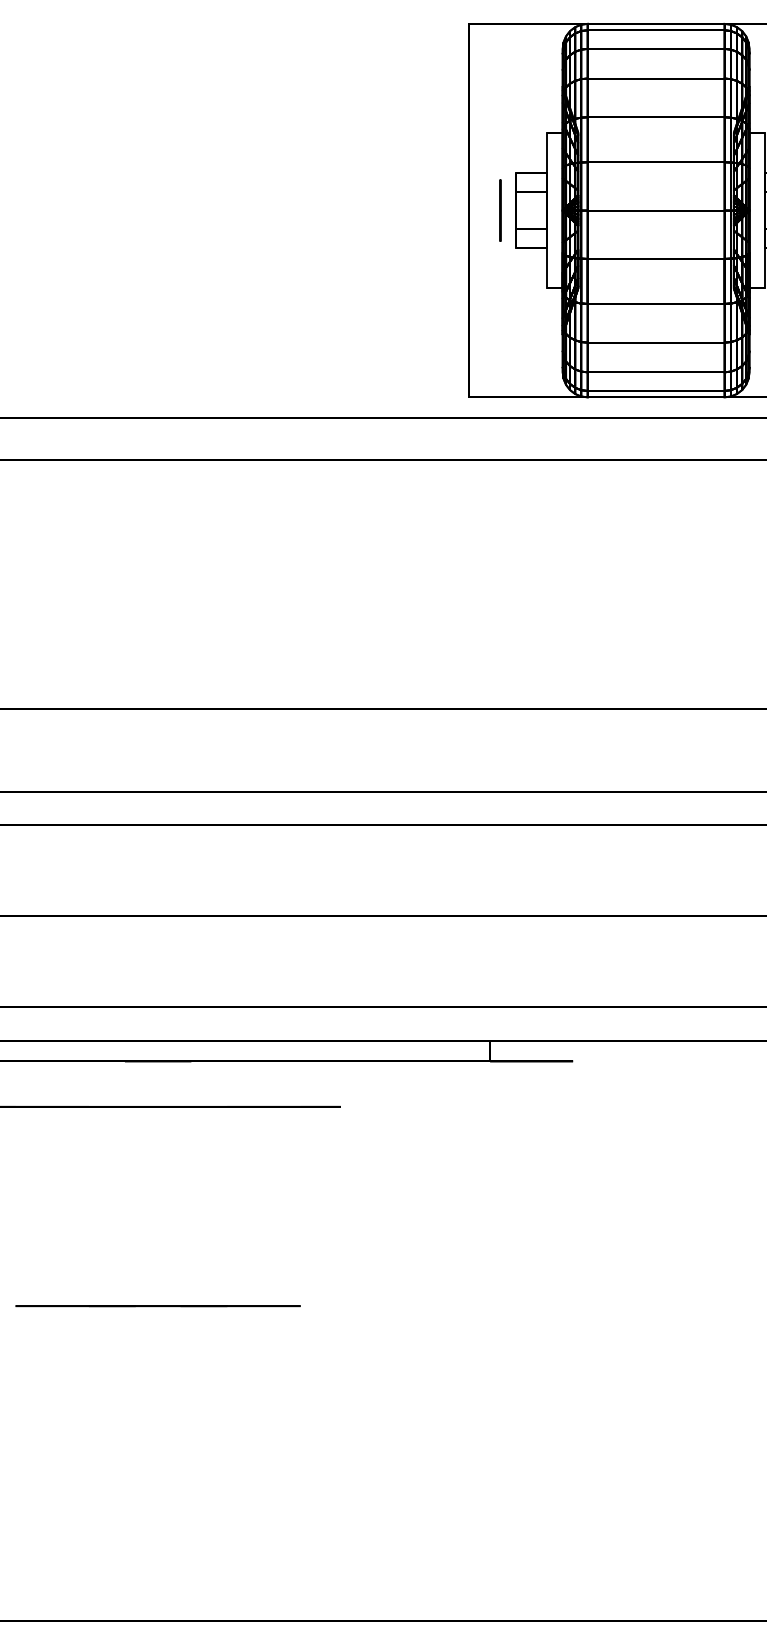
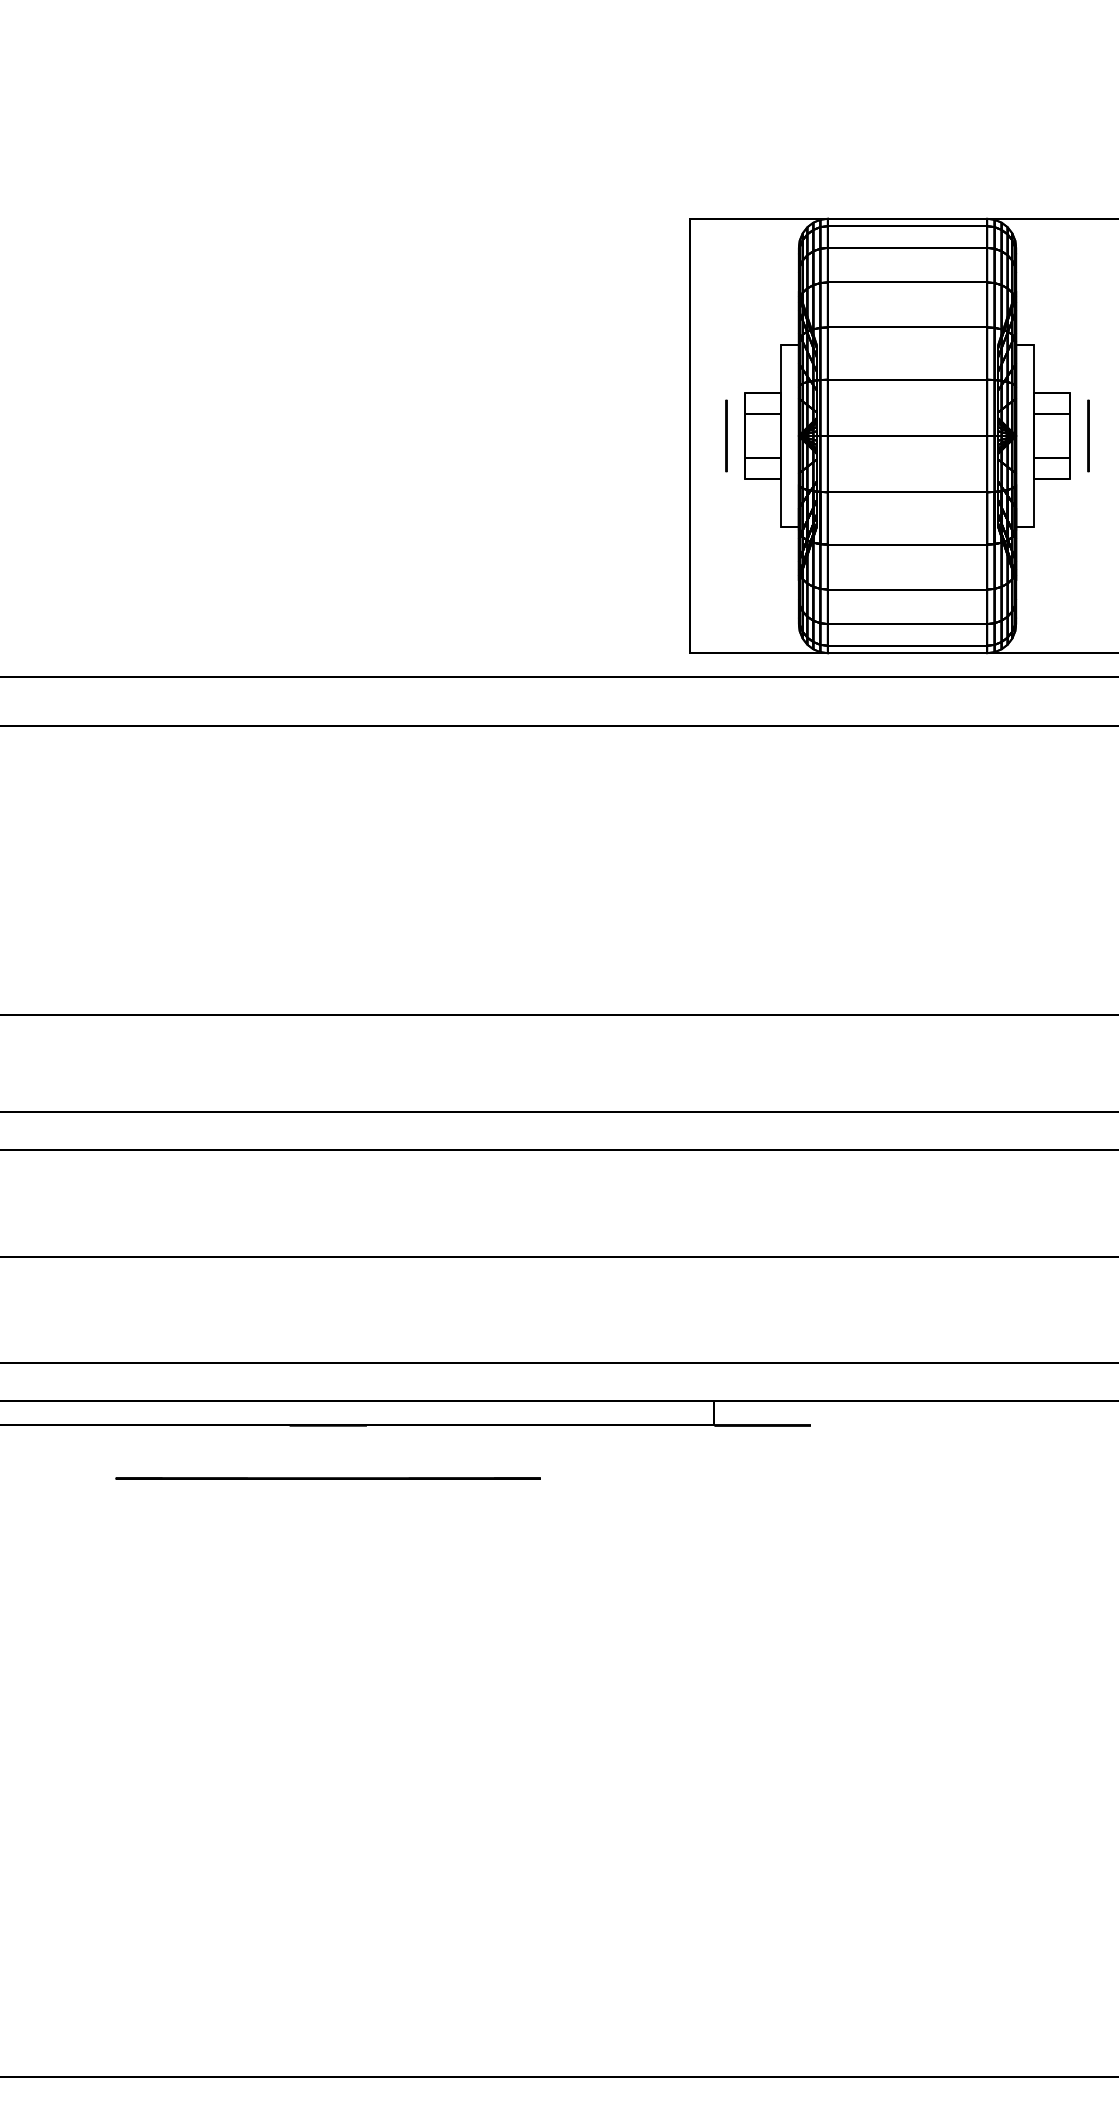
line: (158, 1306) -> (328, 1710), removed

